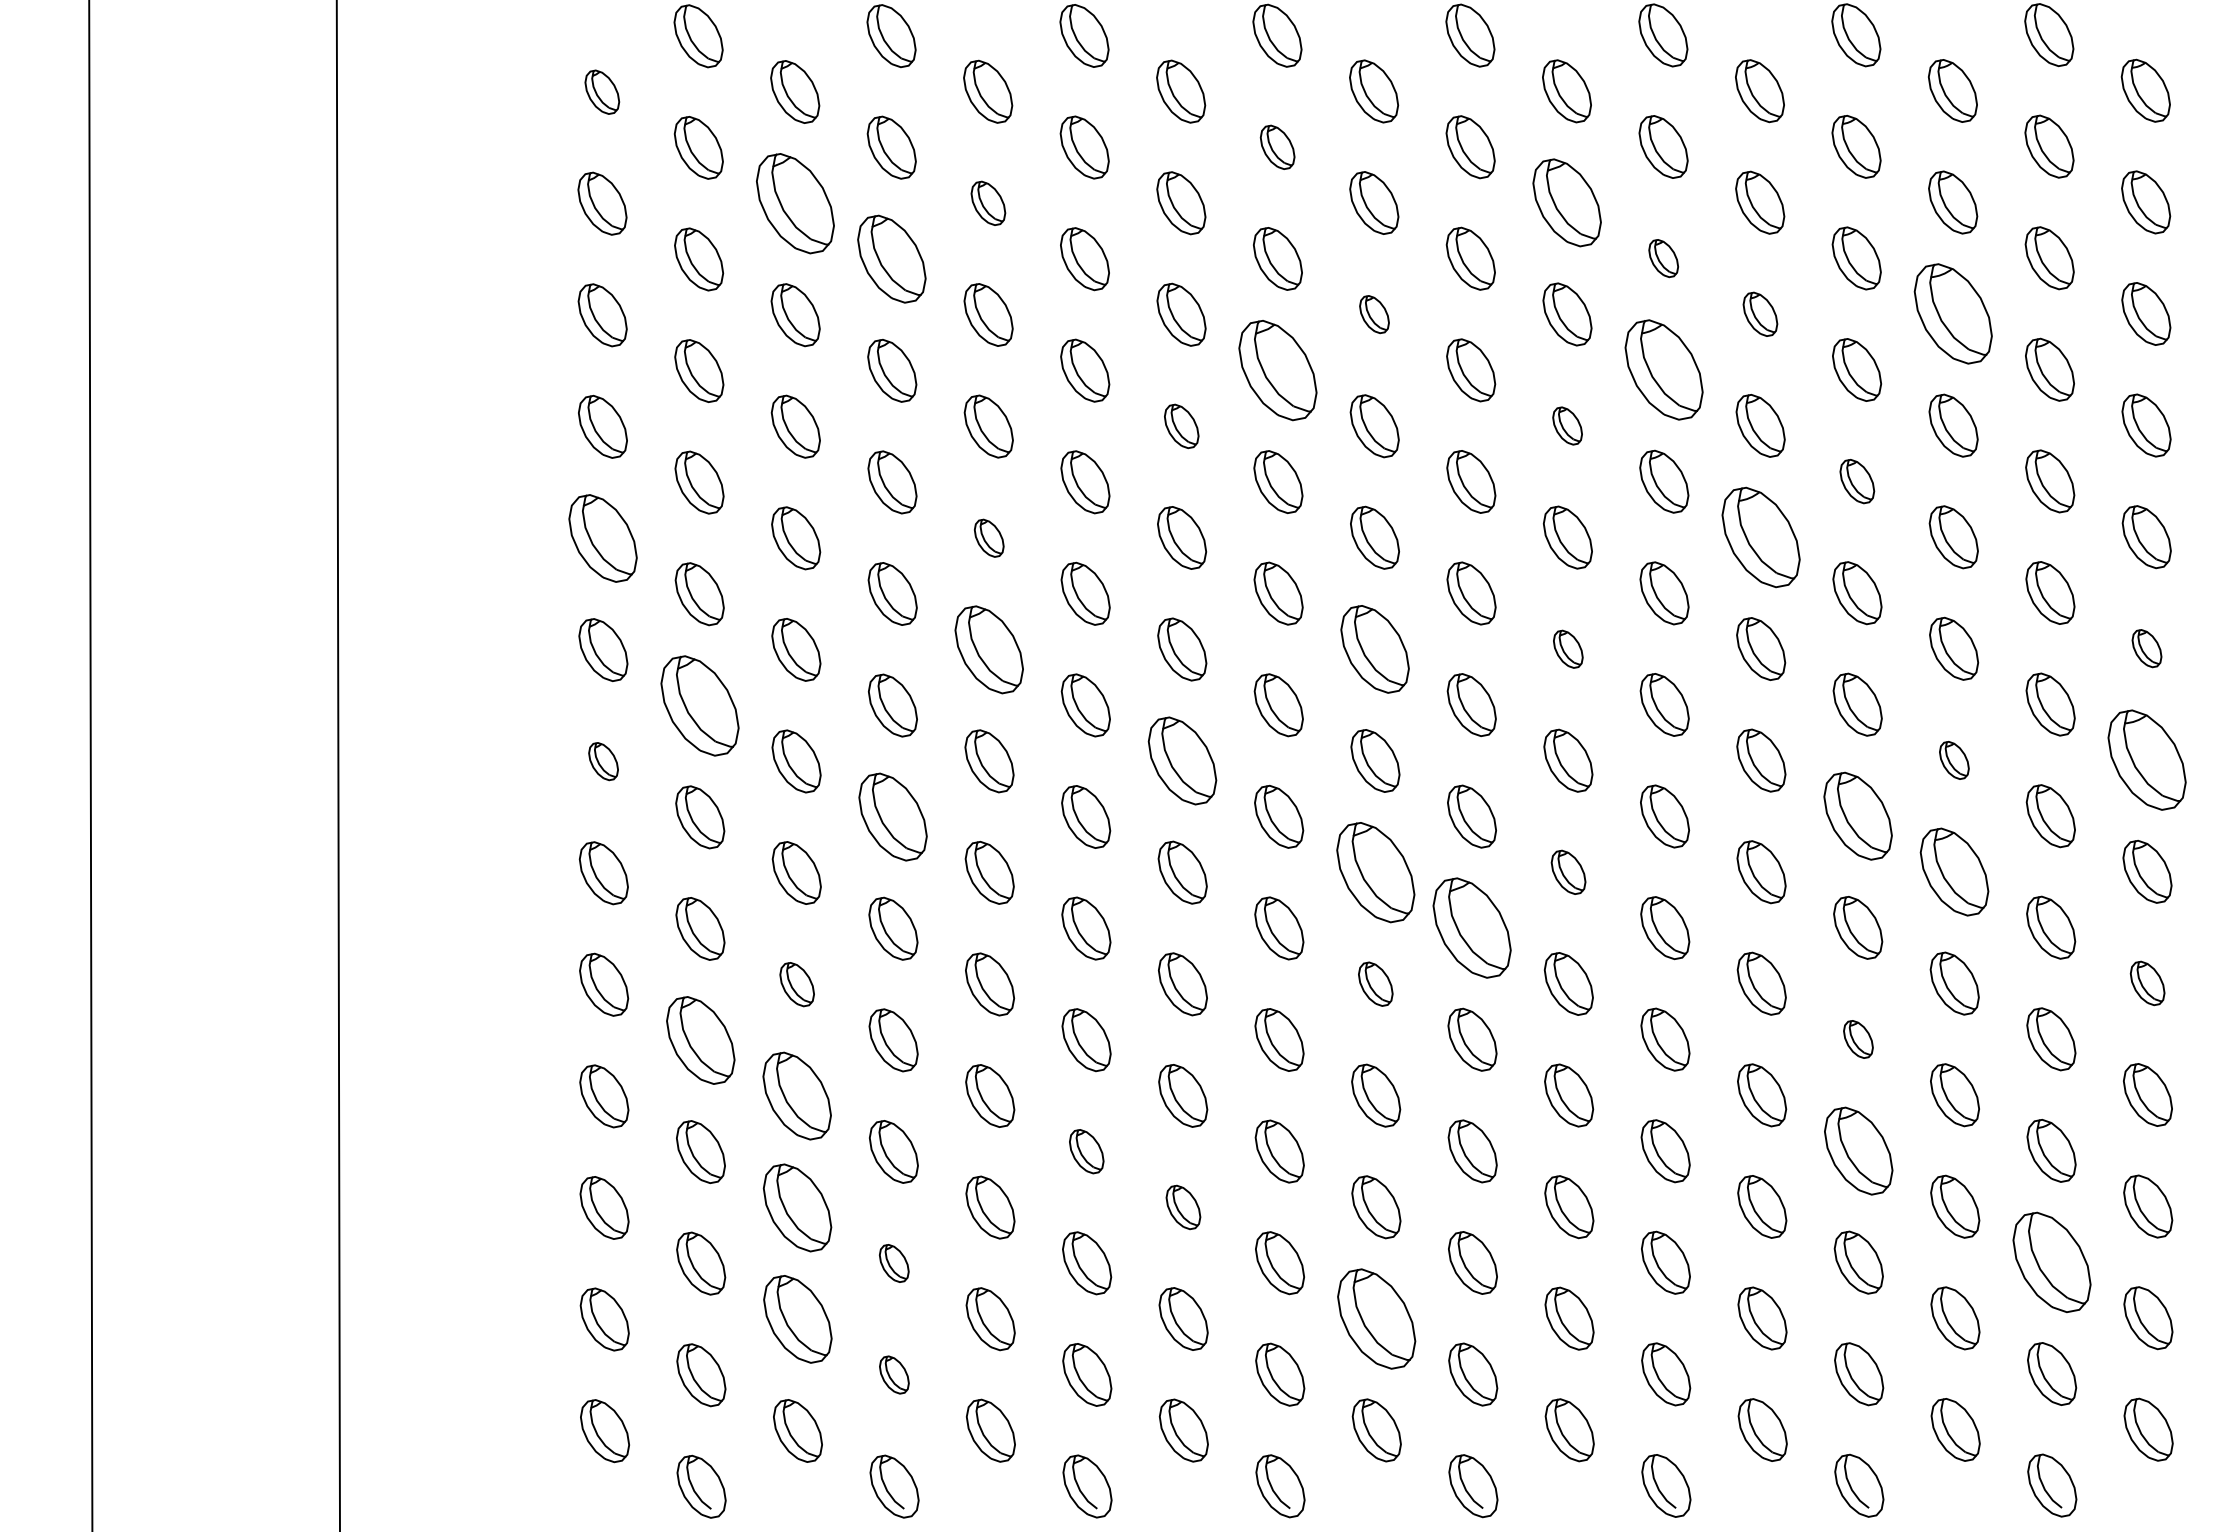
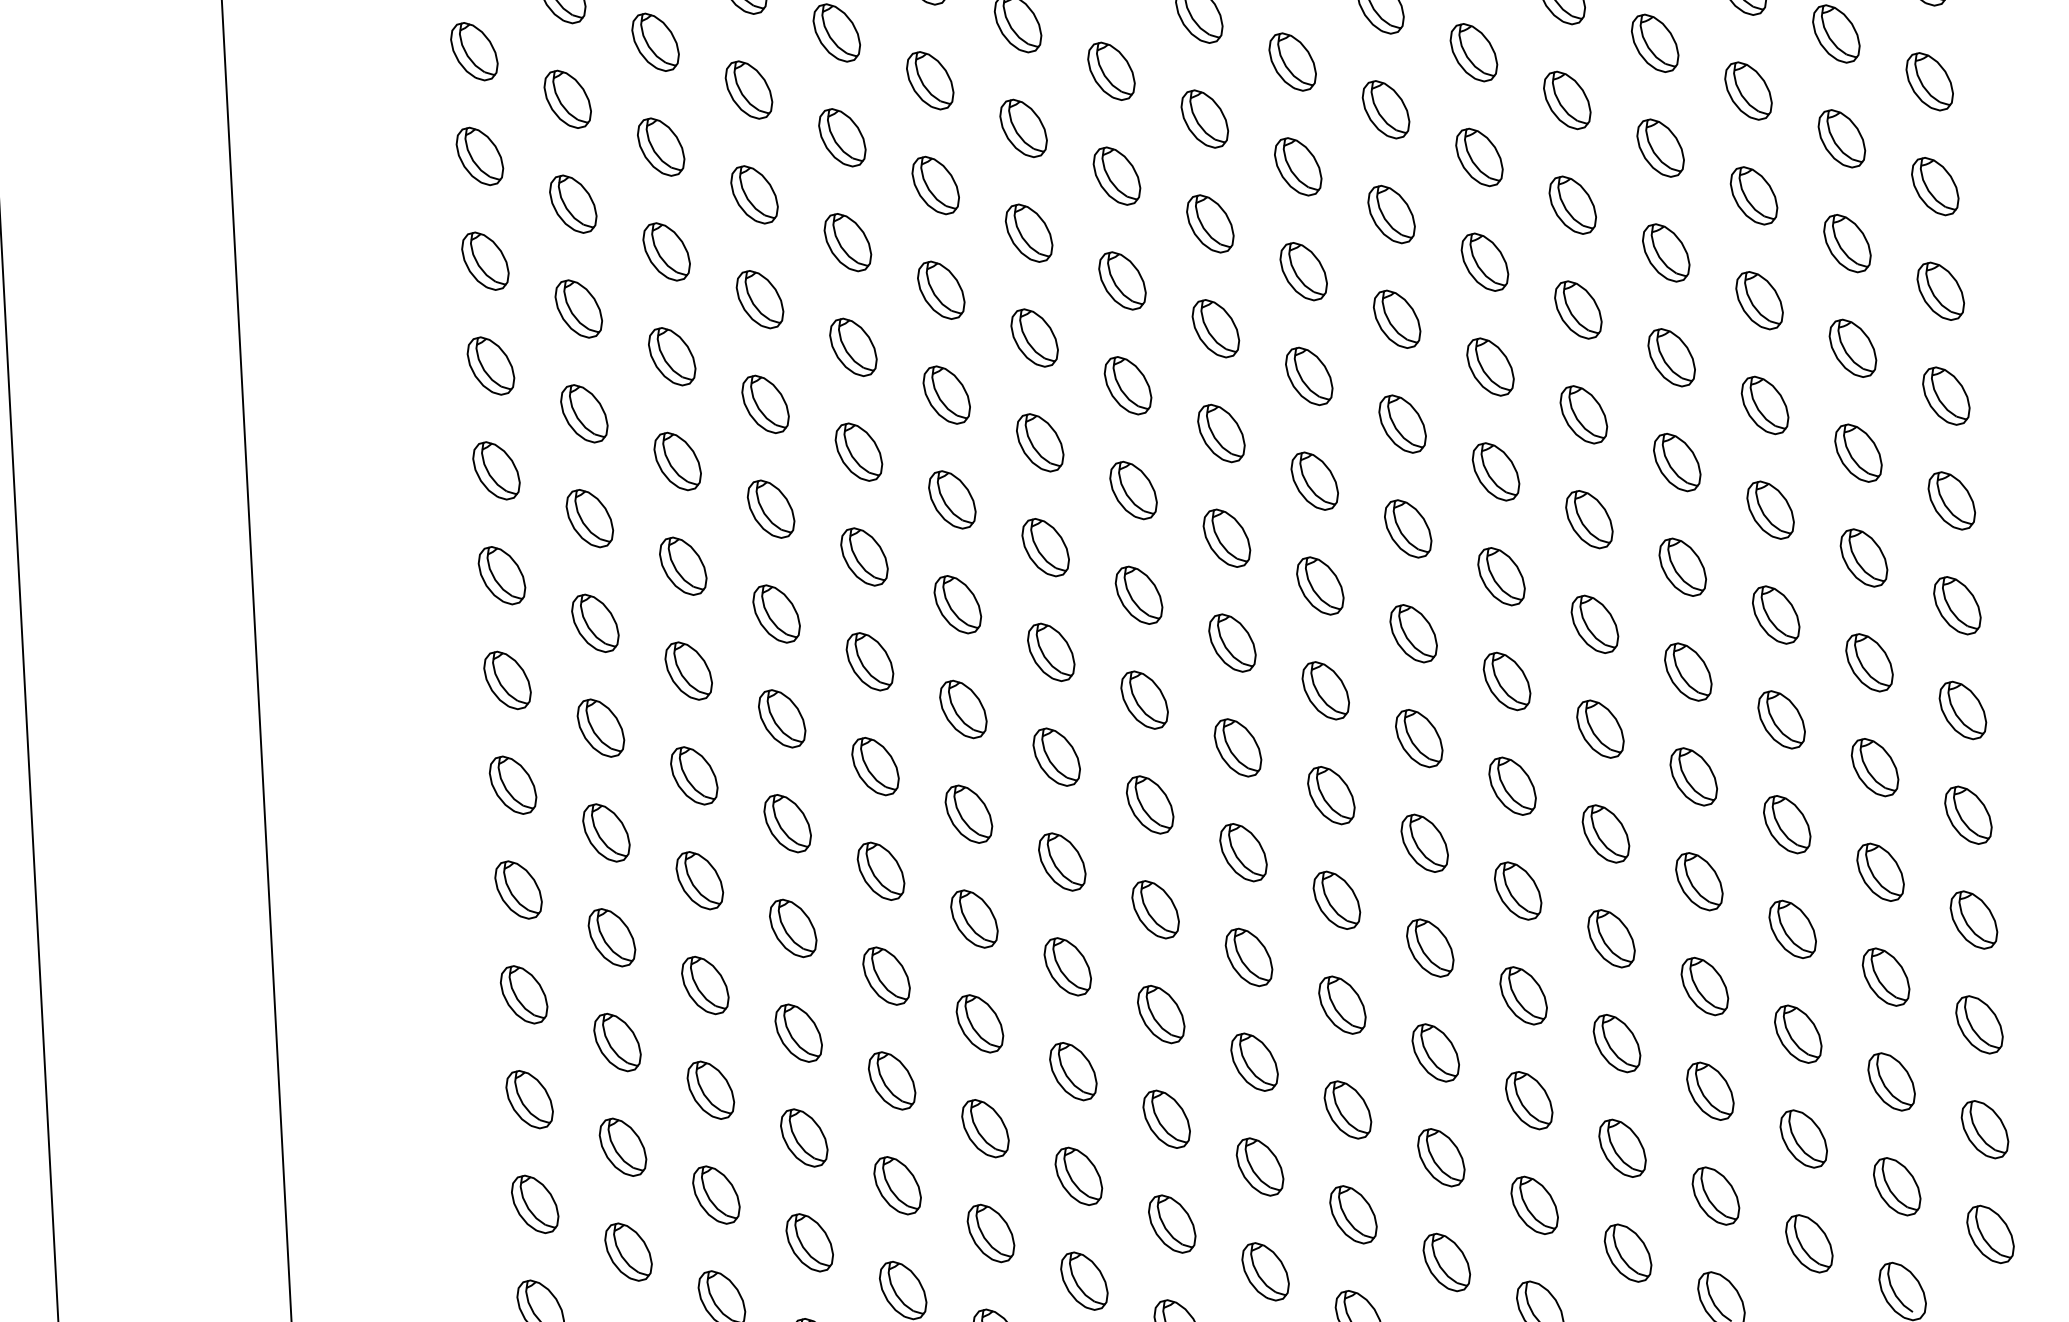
part: (602, 92) -> (474, 51), size x1.43
part: (1277, 147) -> (1111, 71), size x1.43
part: (1567, 202) -> (1386, 109), size x0.71
part: (795, 203) -> (661, 147), size x0.62
part: (988, 203) -> (842, 137), size x1.43
part: (1663, 258) -> (1479, 157), size x1.67
part: (892, 259) -> (754, 195), size x0.71
part: (1374, 314) -> (1210, 223), size x1.67
part: (1760, 314) -> (1572, 205), size x1.43
part: (1953, 314) -> (1754, 196), size x0.62
part: (1278, 370) -> (1122, 280), size x0.62
part: (1663, 370) -> (1484, 262), size x0.62
part: (1567, 425) -> (1396, 318), size x1.67
part: (1181, 426) -> (1034, 338), size x1.43
part: (1857, 481) -> (1671, 357), size x1.43
part: (1760, 537) -> (1583, 414), size x0.62
part: (603, 538) -> (496, 470), size x0.71
part: (989, 538) -> (859, 452), size x1.67
part: (2146, 648) -> (1951, 500), size x1.67
part: (989, 649) -> (864, 556), size x0.71
part: (1375, 649) -> (1227, 538), size x0.71
part: (1568, 649) -> (1408, 529), size x1.67
part: (699, 705) -> (594, 623), size x0.62
part: (1954, 760) -> (1776, 615), size x1.67
part: (2147, 760) -> (1957, 605), size x0.62
part: (603, 761) -> (507, 680), size x1.67
part: (1182, 761) -> (1051, 652), size x0.71
part: (1857, 816) -> (1687, 672), size x0.71
part: (893, 817) -> (782, 719), size x0.71
part: (1954, 871) -> (1781, 719), size x0.71
part: (1375, 872) -> (1237, 747), size x0.62
part: (1568, 872) -> (1419, 738), size x1.43
part: (1472, 928) -> (1331, 795), size x0.62
part: (2147, 983) -> (1968, 815), size x1.43
part: (797, 984) -> (700, 880), size x1.43
part: (1375, 984) -> (1243, 853), size x1.43
part: (1858, 1039) -> (1699, 881), size x1.67
part: (700, 1040) -> (611, 937), size x0.71
part: (797, 1096) -> (705, 985), size x0.71
part: (1858, 1150) -> (1704, 985), size x0.71
part: (1086, 1151) -> (979, 1023), size x1.43
part: (797, 1207) -> (710, 1090), size x0.71
part: (1183, 1207) -> (1073, 1071), size x1.43
part: (2051, 1262) -> (1891, 1082), size x0.62
part: (894, 1263) -> (804, 1137), size x1.67
part: (1376, 1318) -> (1259, 1166), size x0.62
part: (797, 1319) -> (716, 1195), size x0.71
part: (894, 1374) -> (809, 1242), size x1.67

